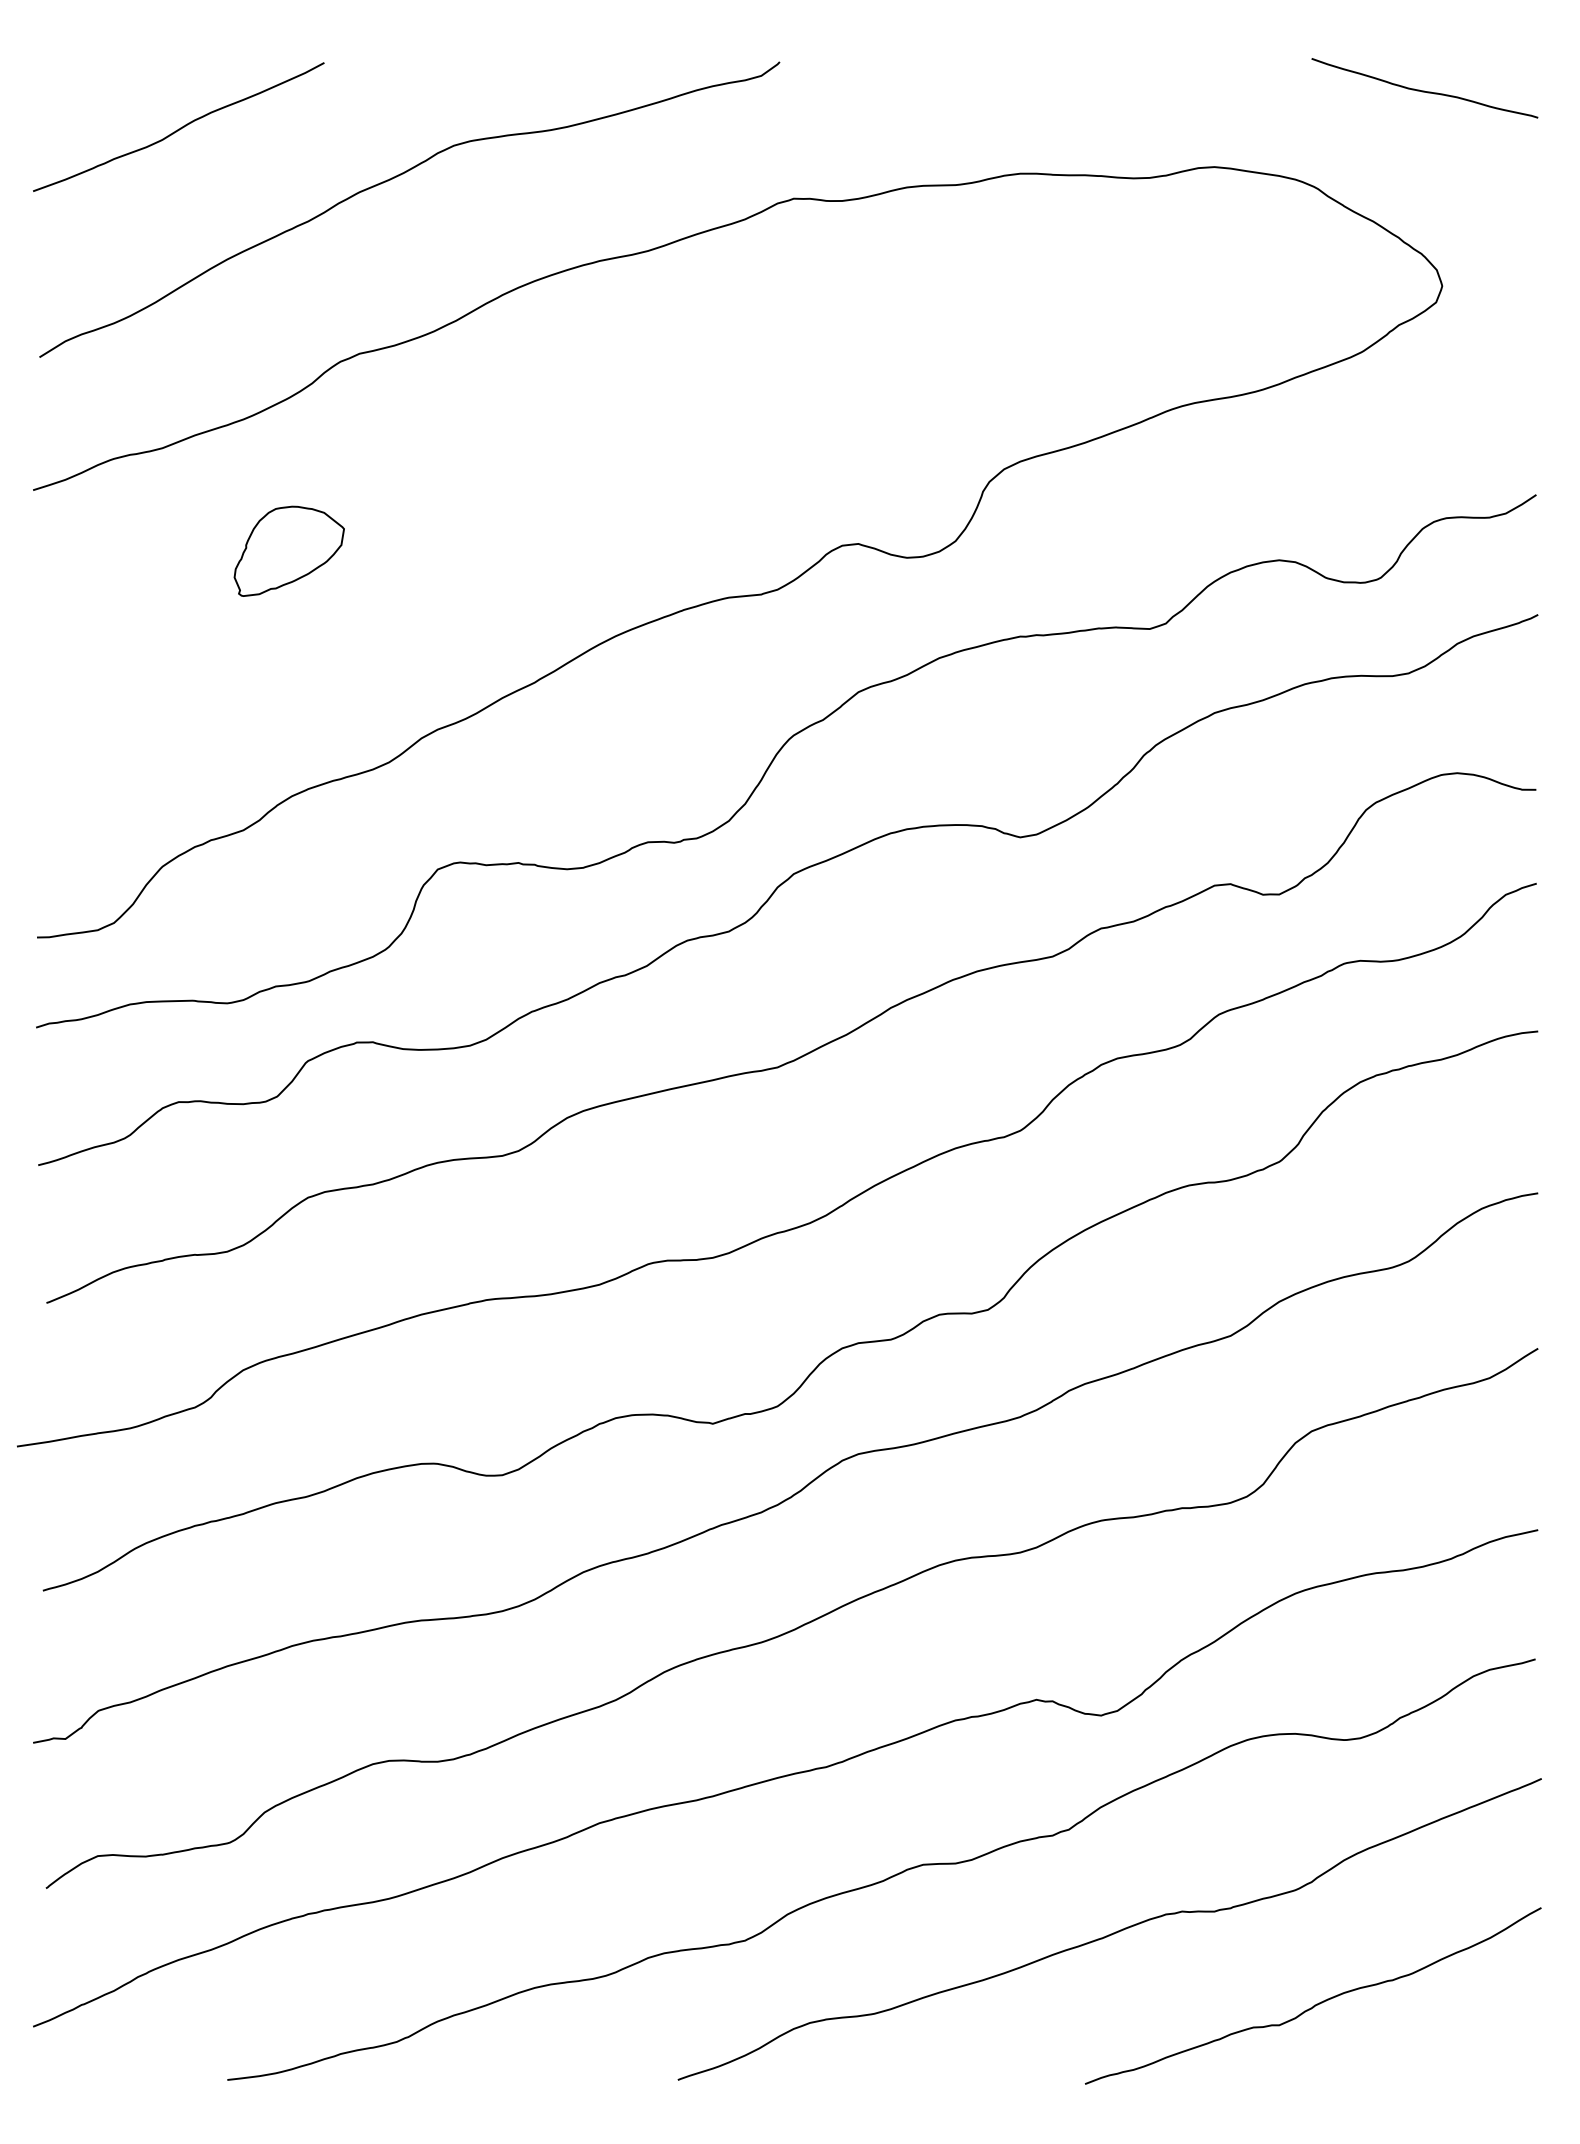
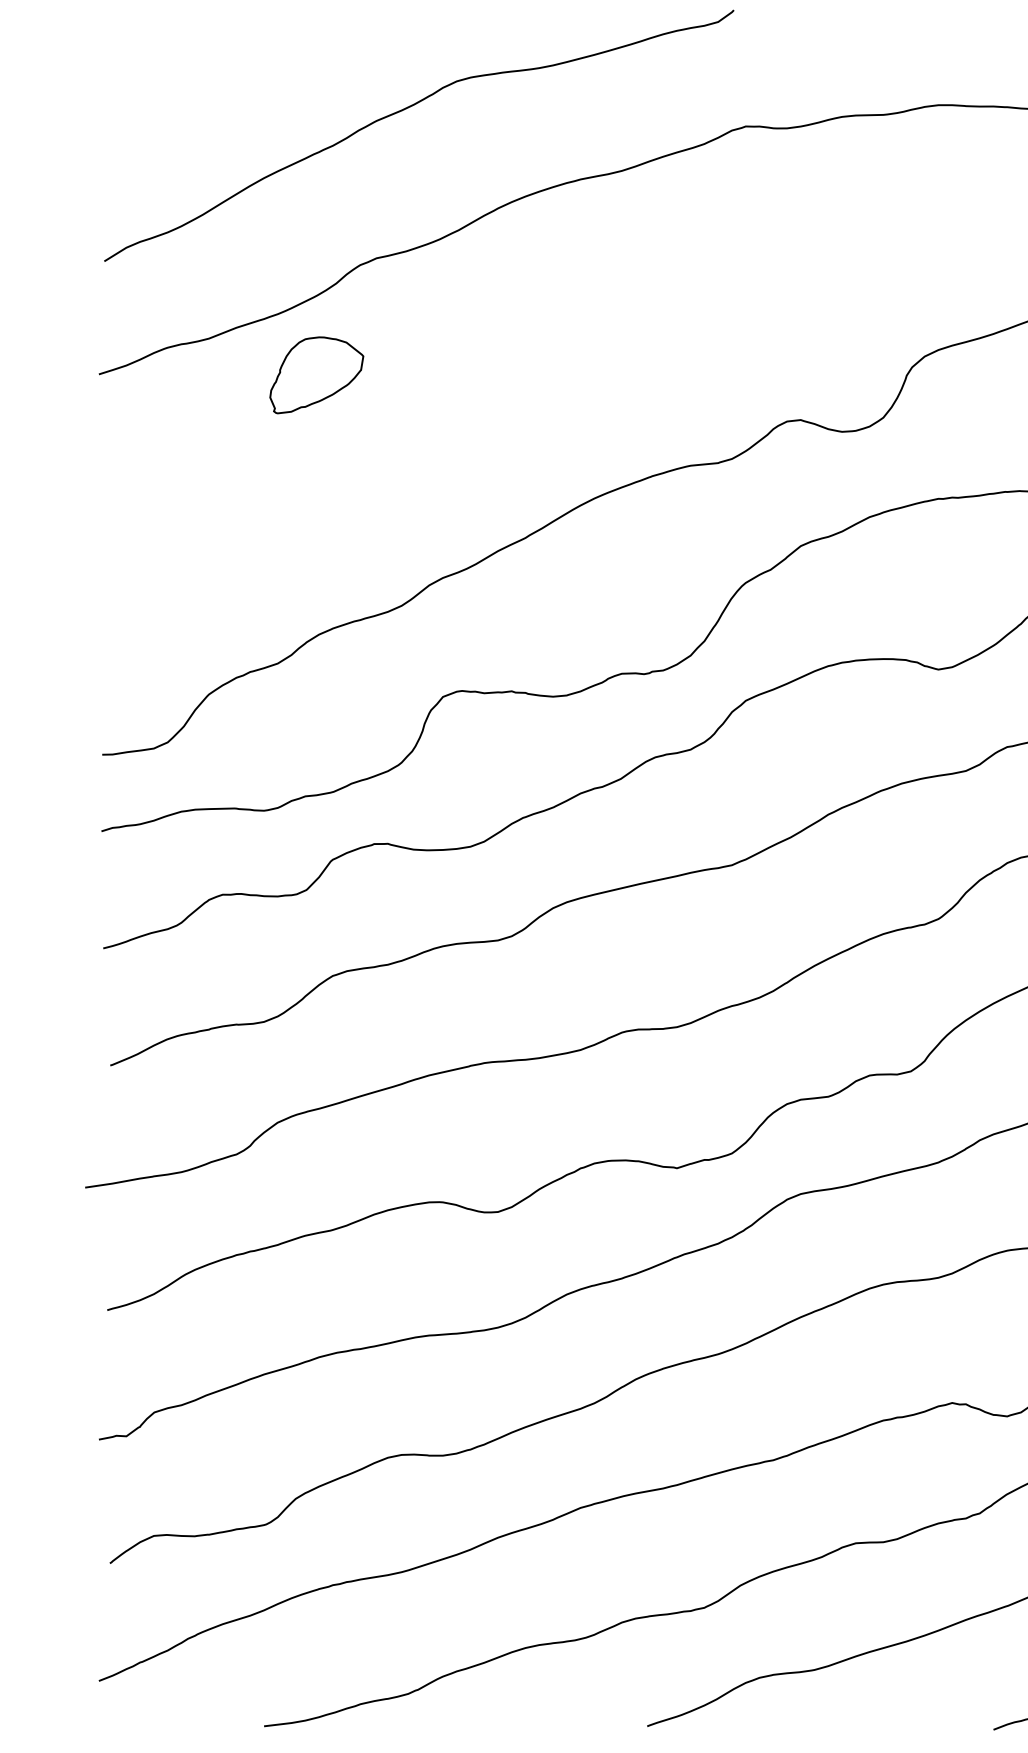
curve: (178, 128) -> (222, 66), removed
part: (288, 550) -> (316, 374), moved

